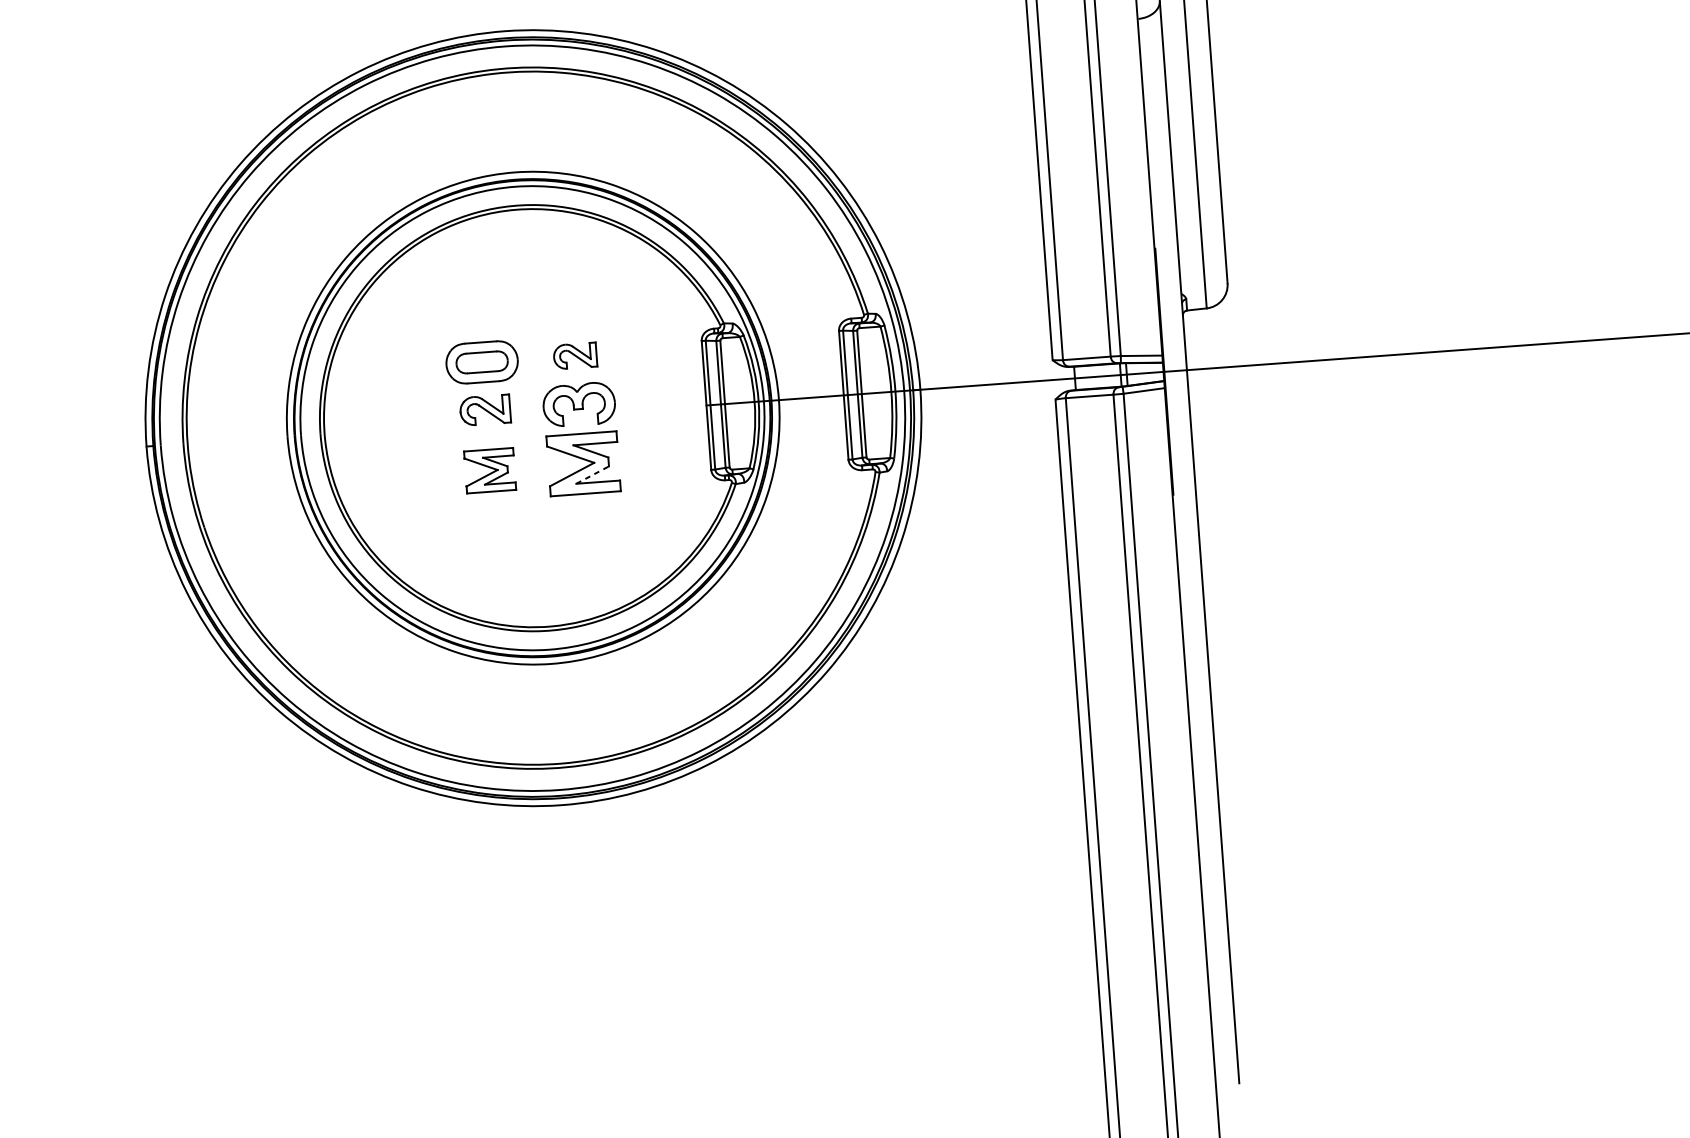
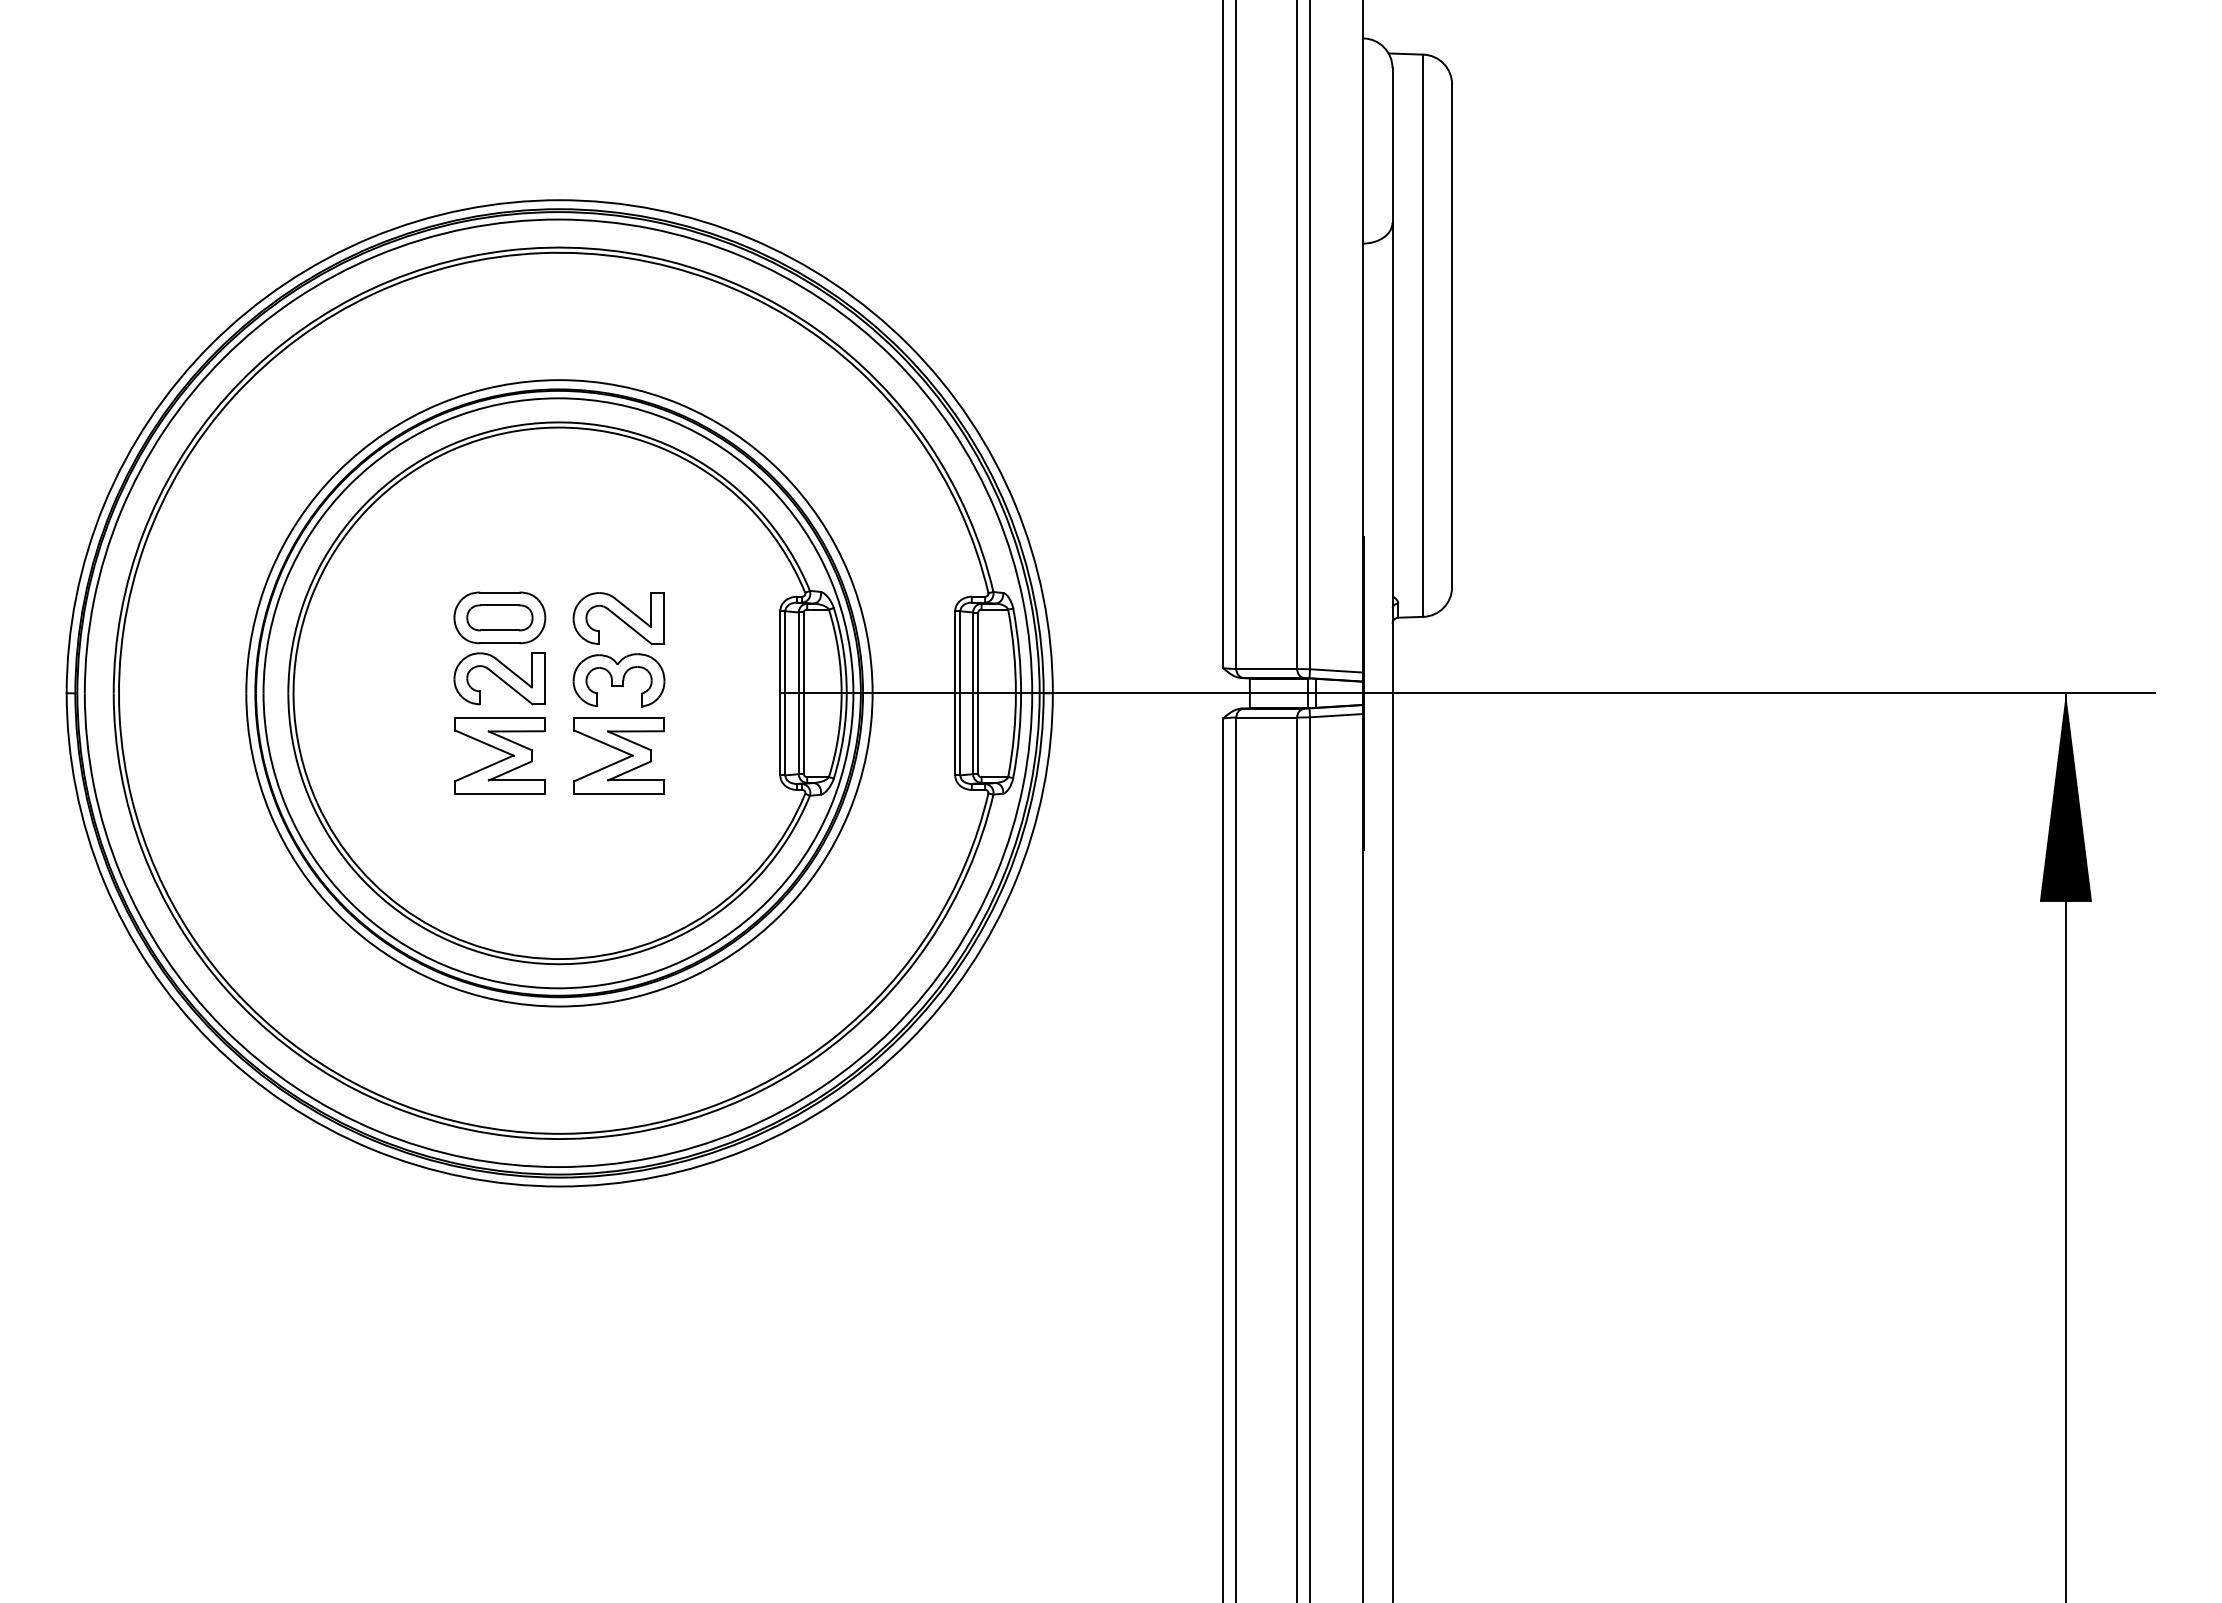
part: (575, 356) -> (618, 618), size x1.67
part: (485, 410) -> (499, 678), size x1.43
part: (489, 470) -> (499, 755), size x1.43
line: (592, 474) -> (629, 770), dashed -> solid

